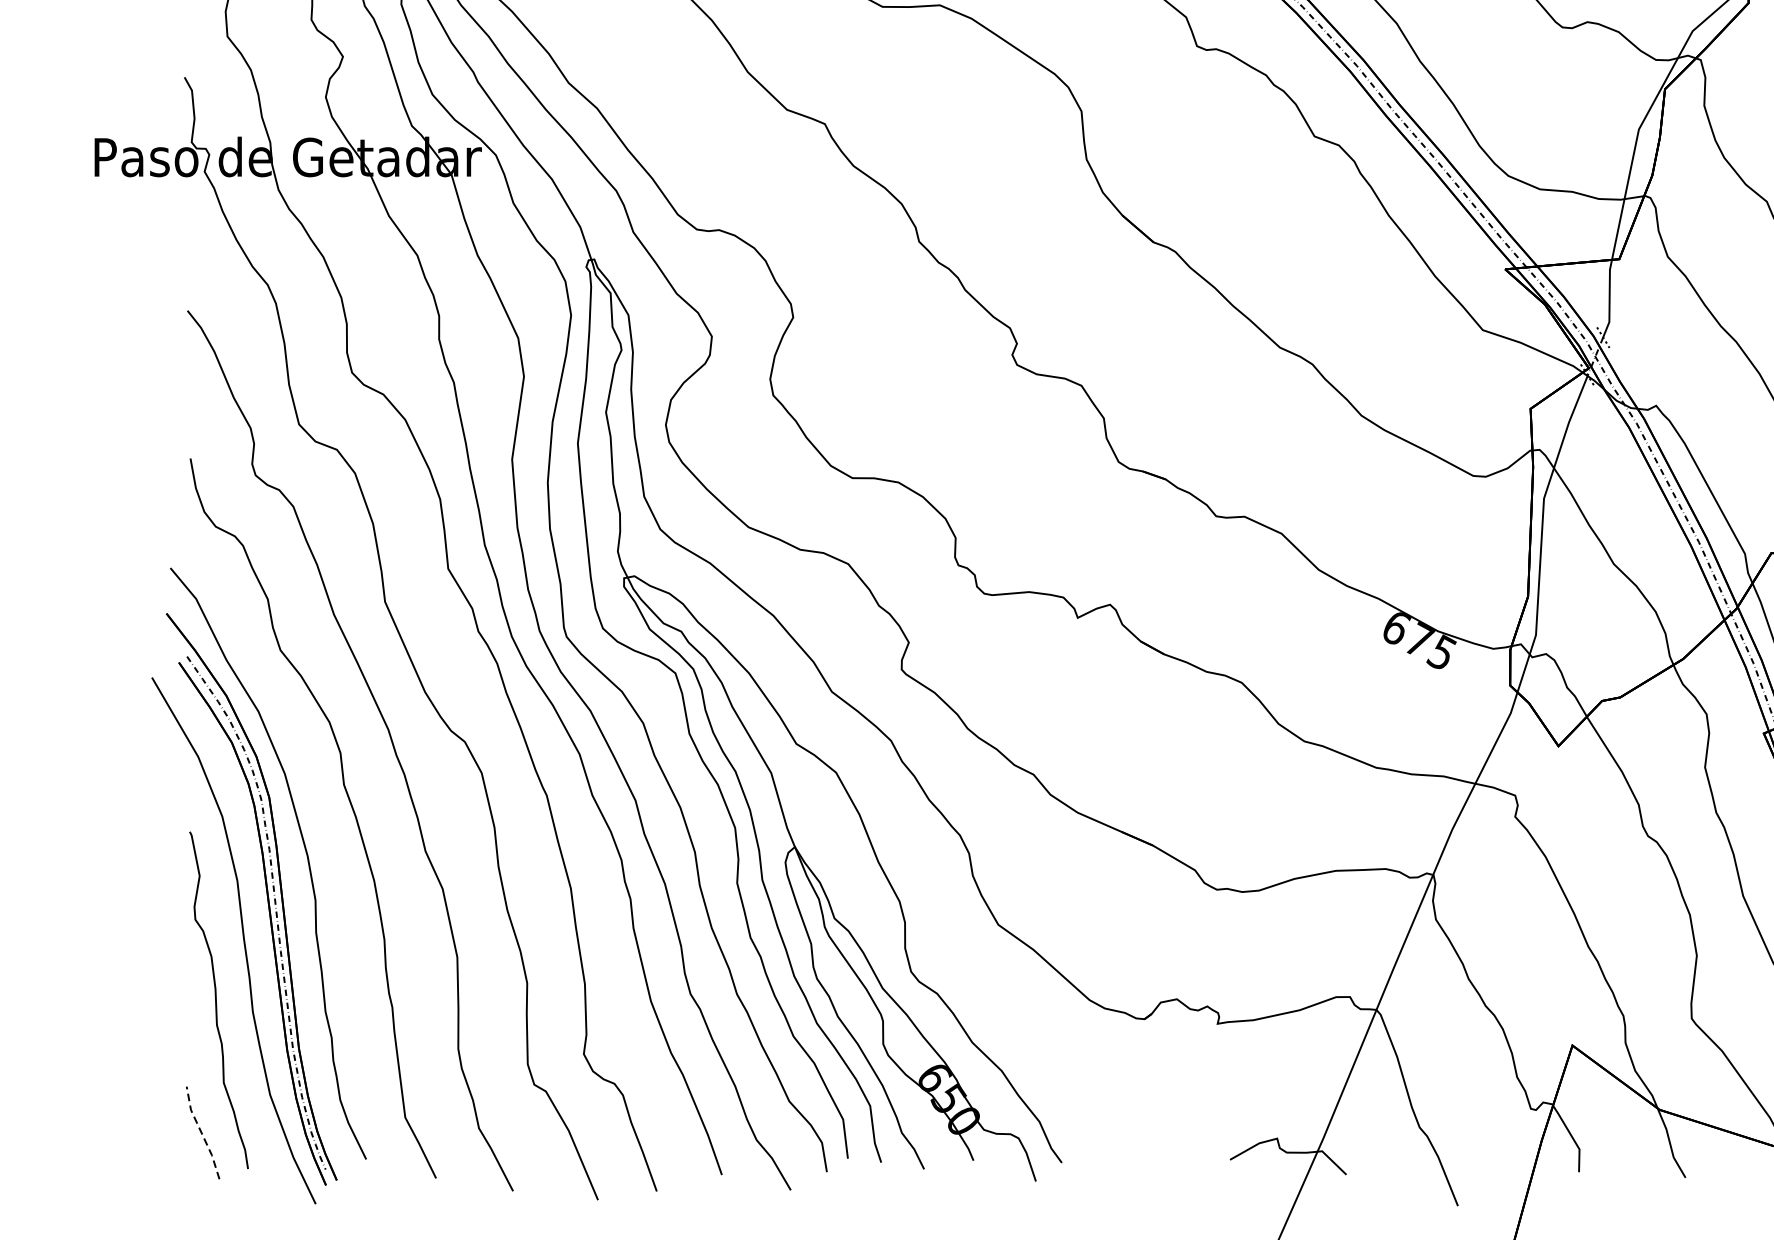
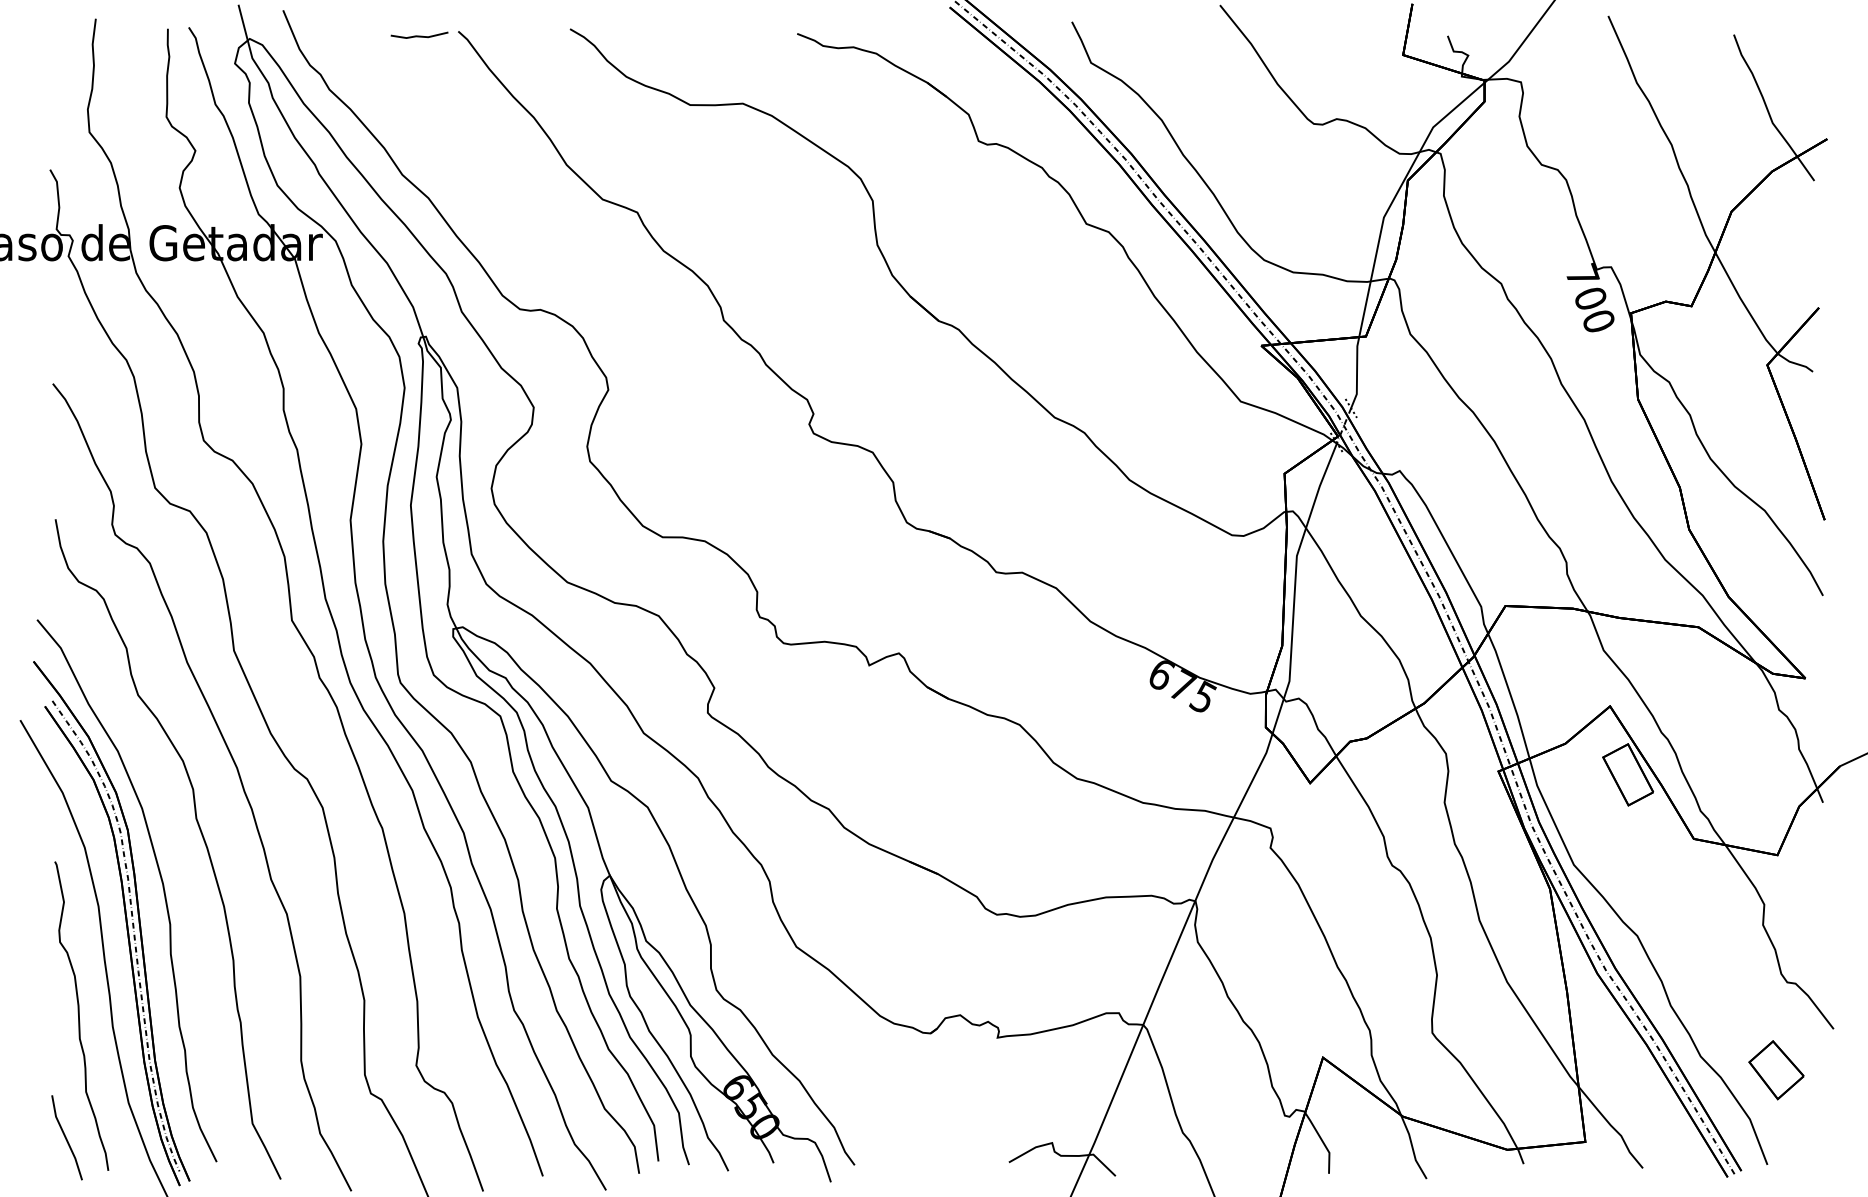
line: (201, 1132) -> (65, 1137), dashed -> solid

